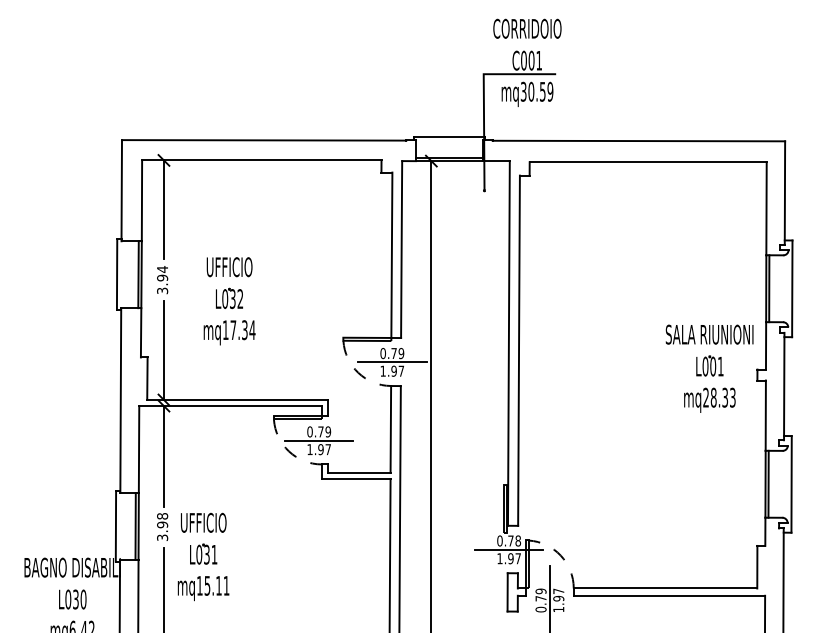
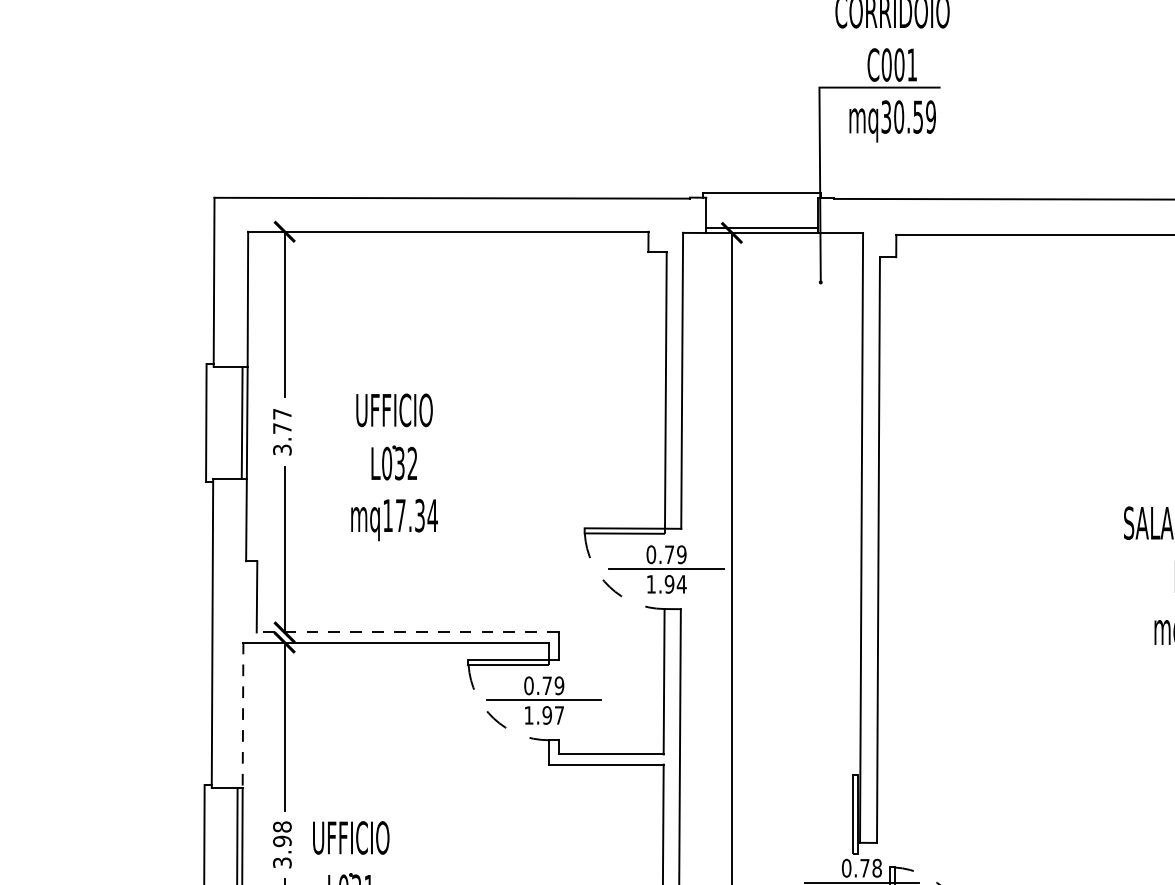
text: (162, 273) -> (282, 420), 3.94 -> 3.77
text: (401, 370) -> (681, 583), 1.97 -> 1.94
line: (237, 399) -> (407, 631), solid -> dashed
line: (139, 450) -> (243, 716), solid -> dashed

